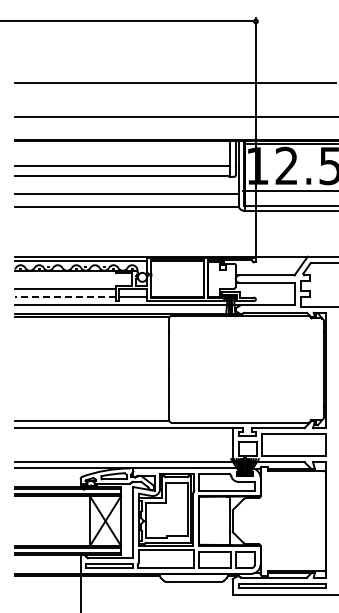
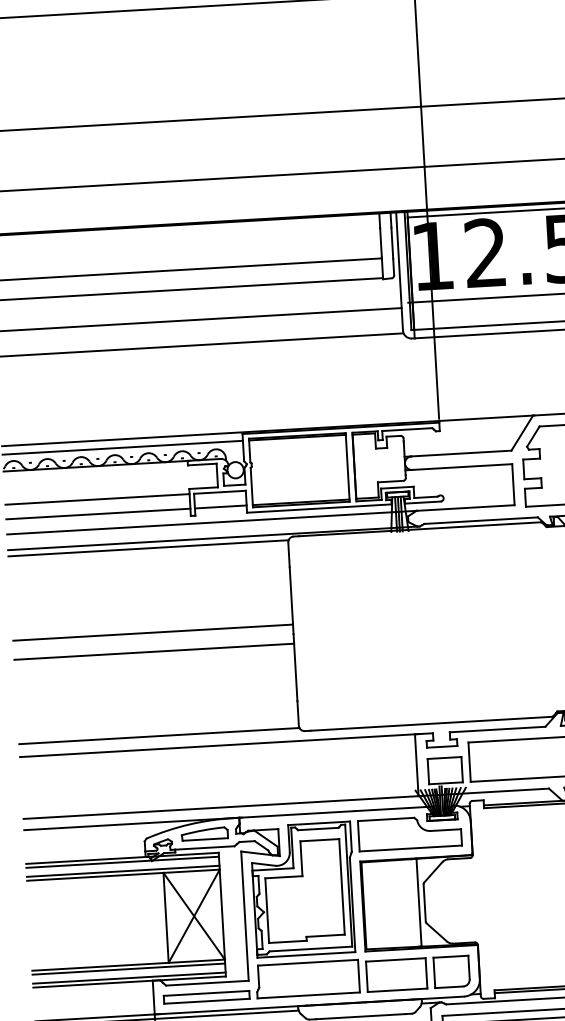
line: (65, 297) -> (98, 514), dashed -> solid
line: (91, 363) -> (152, 631), added
line: (91, 374) -> (153, 651), added

